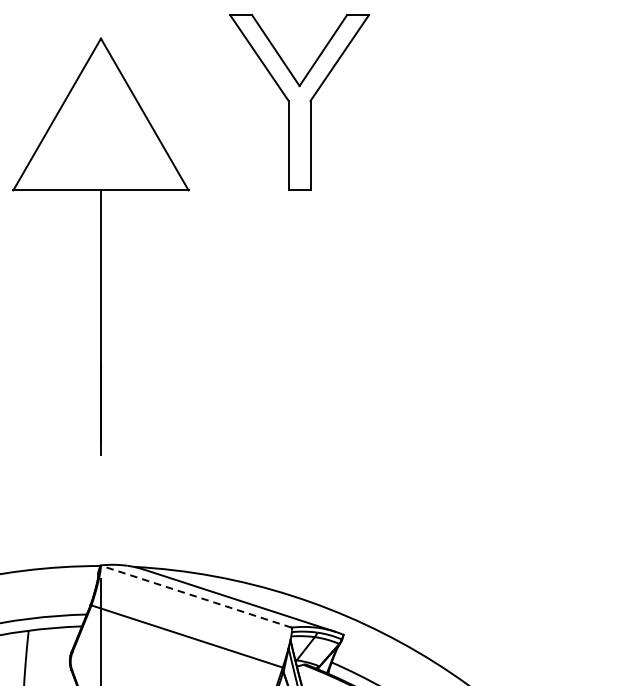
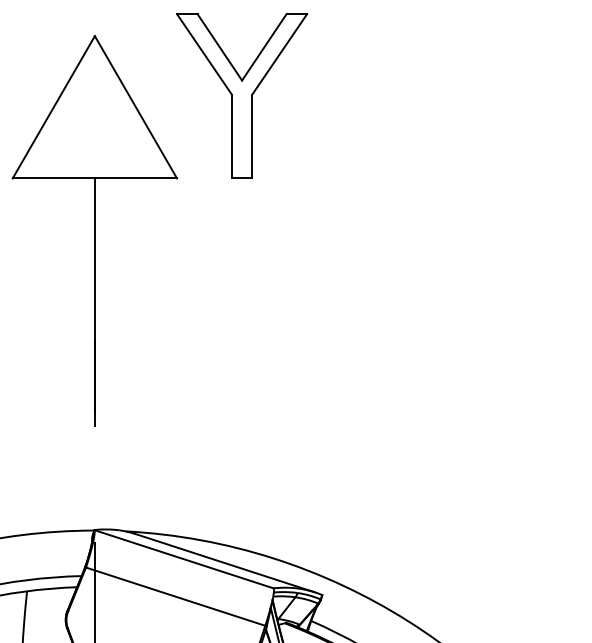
part: (300, 101) -> (242, 95), moved
line: (195, 596) -> (183, 559), dashed -> solid

